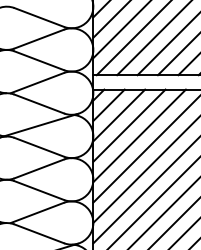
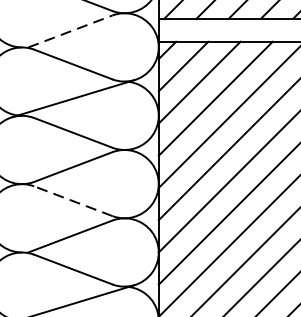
line: (37, 82) -> (70, 30), solid -> dashed
line: (38, 190) -> (72, 201), solid -> dashed

